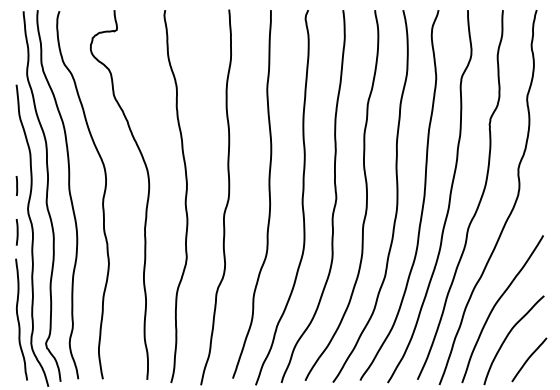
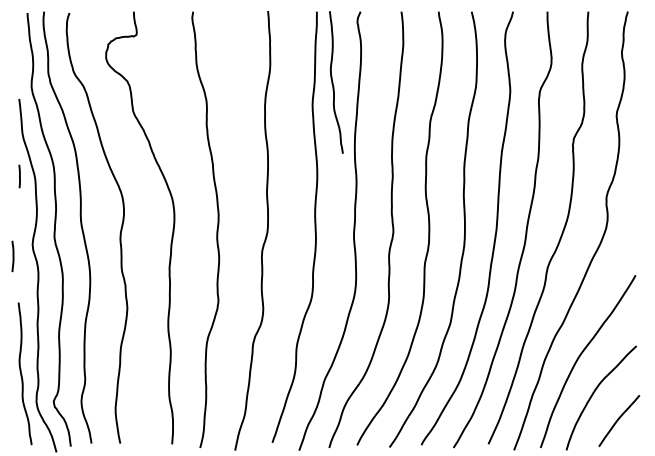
curve: (285, 71) -> (333, 83), added
line: (16, 185) -> (19, 175), moved
line: (16, 232) -> (12, 256), moved

